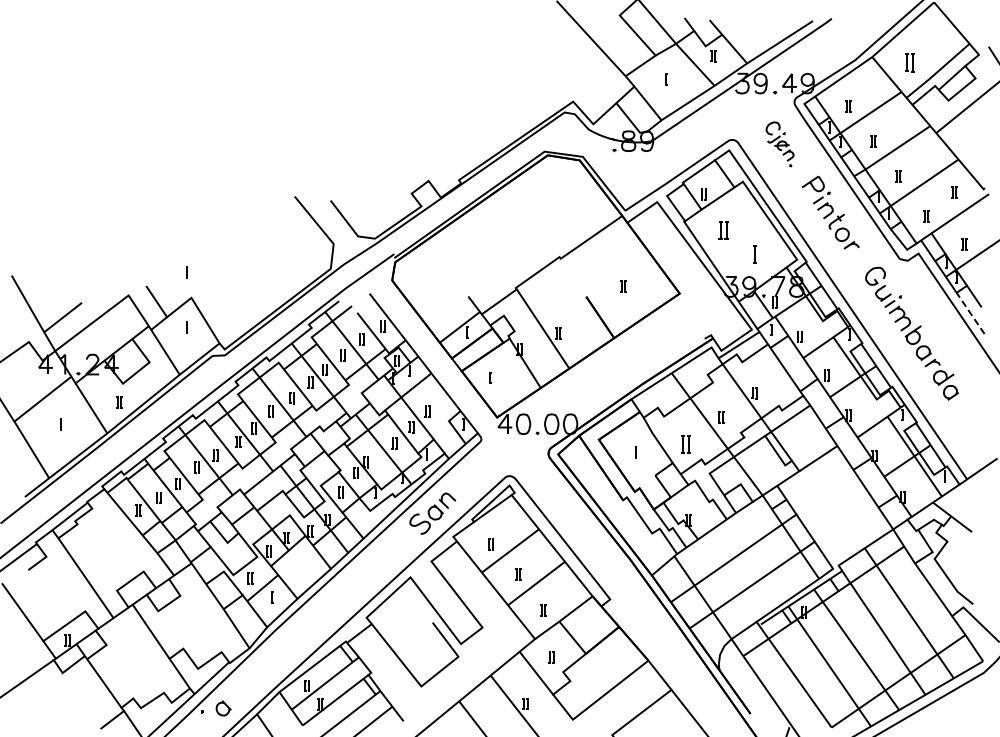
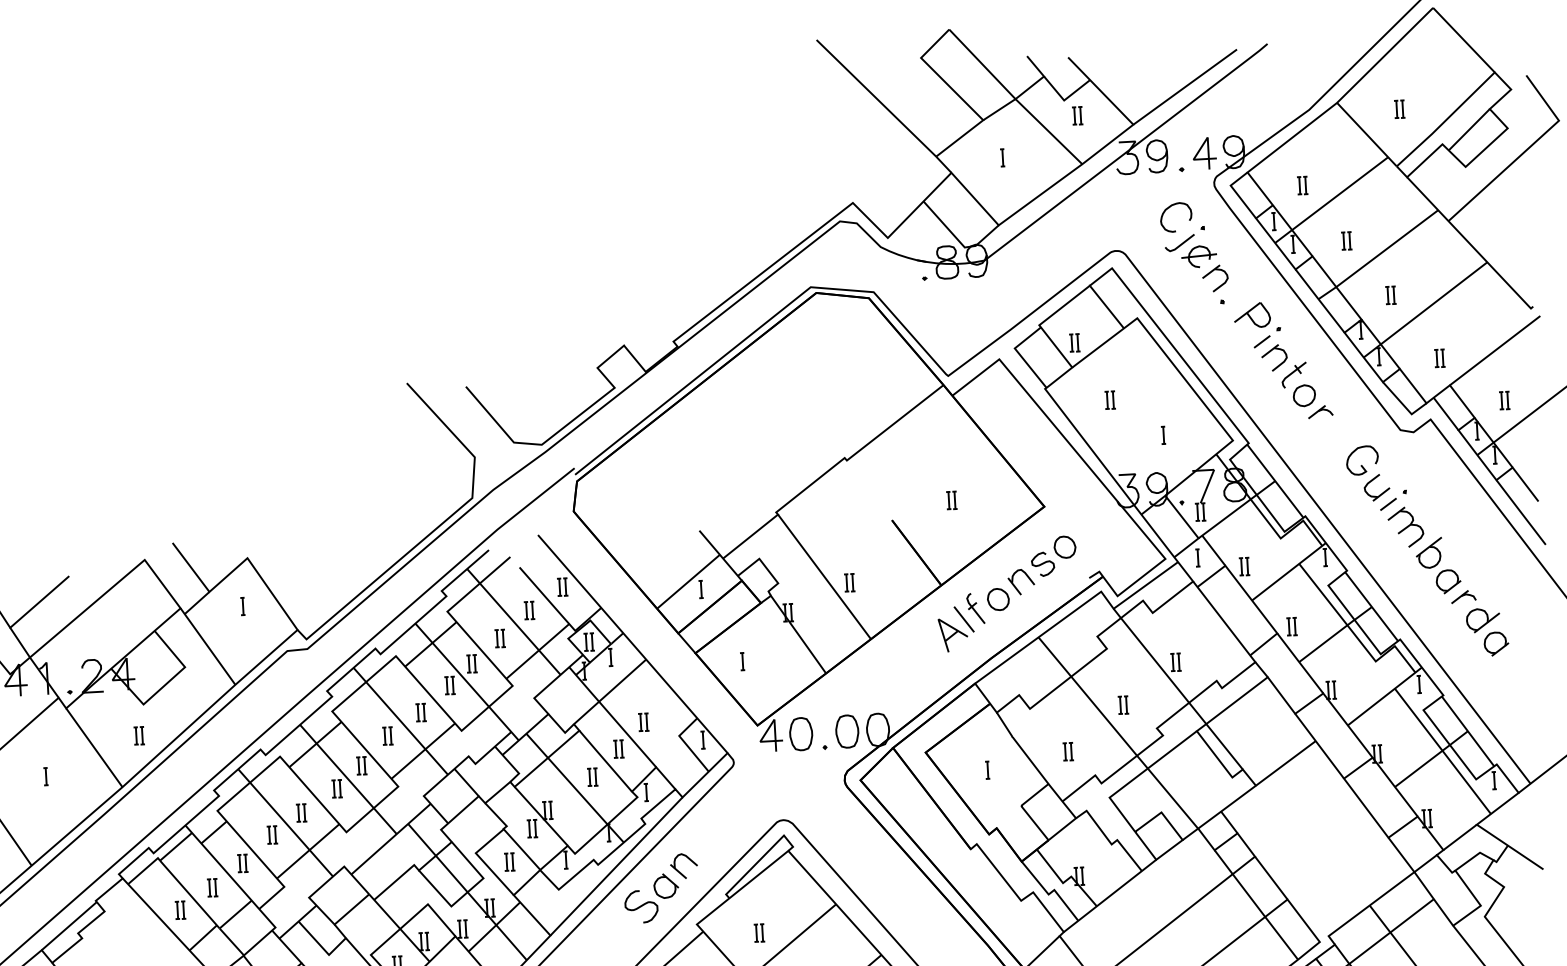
part: (910, 63) -> (1400, 109), size x0.62
part: (779, 144) -> (1193, 254), size x1.43
part: (954, 192) -> (1483, 316), removed
part: (723, 230) -> (1110, 399), size x0.62
part: (754, 253) -> (1162, 434), size x0.62
line: (186, 272) -> (237, 517), removed
line: (971, 314) -> (1522, 514), dashed -> solid
part: (654, 345) -> (1007, 593), added
part: (685, 443) -> (1067, 750), size x0.62

